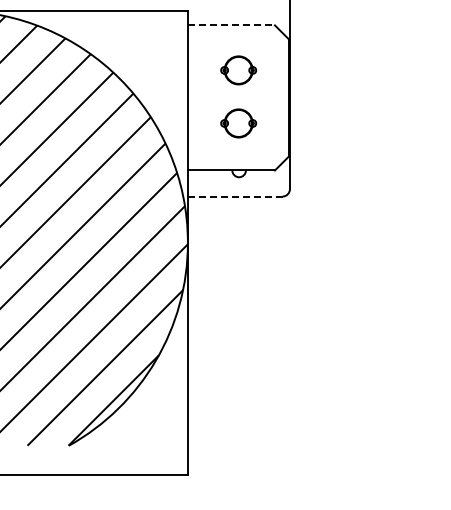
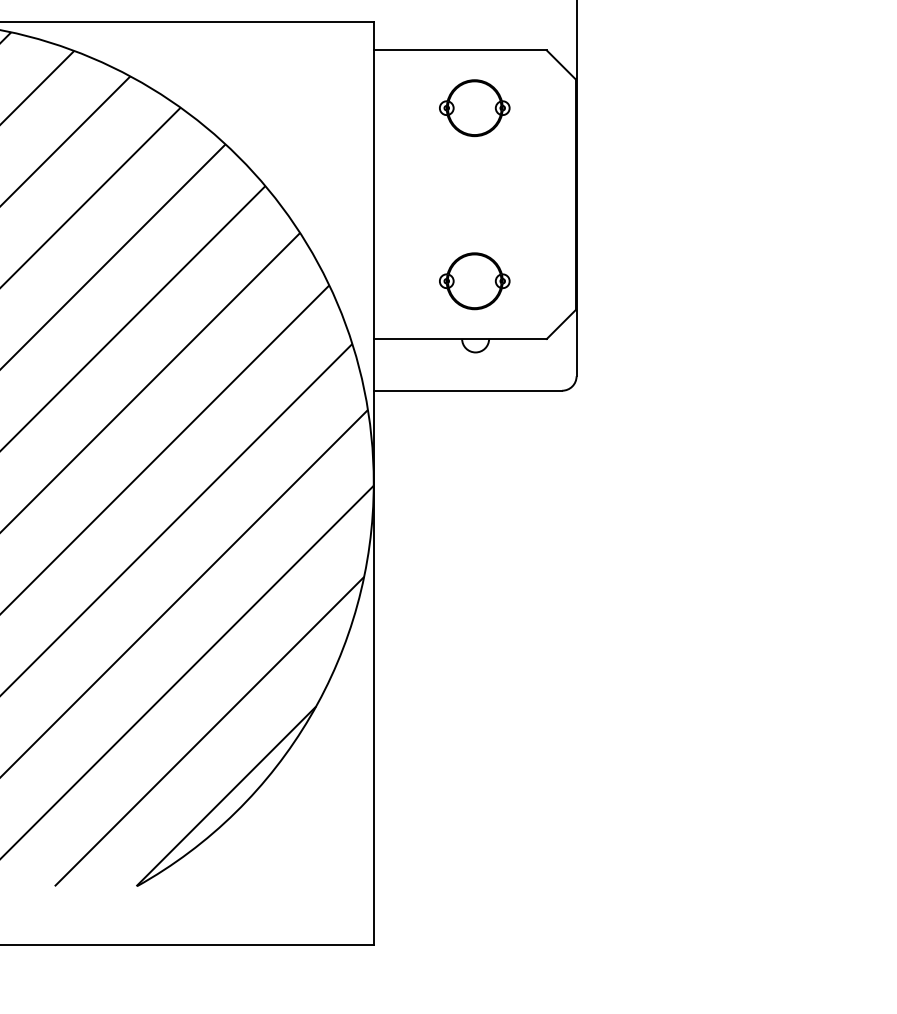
line: (231, 25) -> (460, 50), dashed -> solid
part: (238, 70) -> (474, 108), moved
part: (238, 123) -> (474, 281), moved
line: (235, 196) -> (468, 390), dashed -> solid

